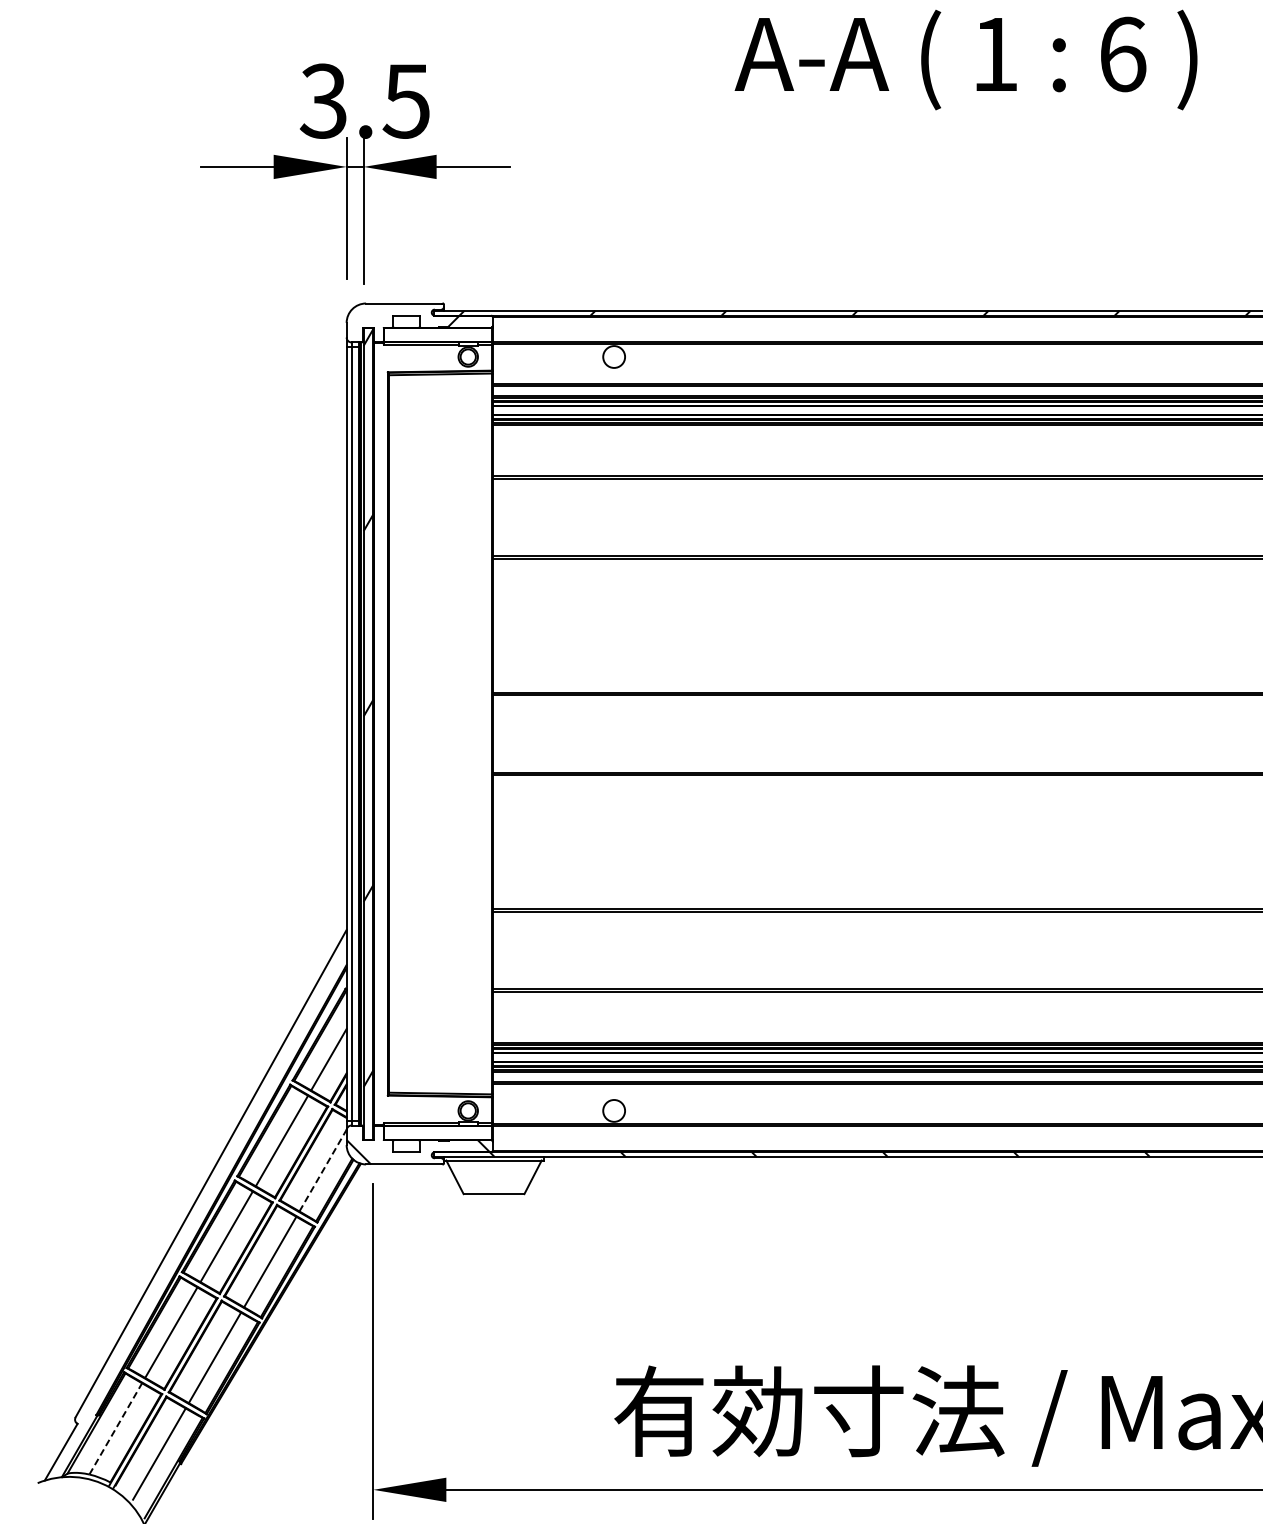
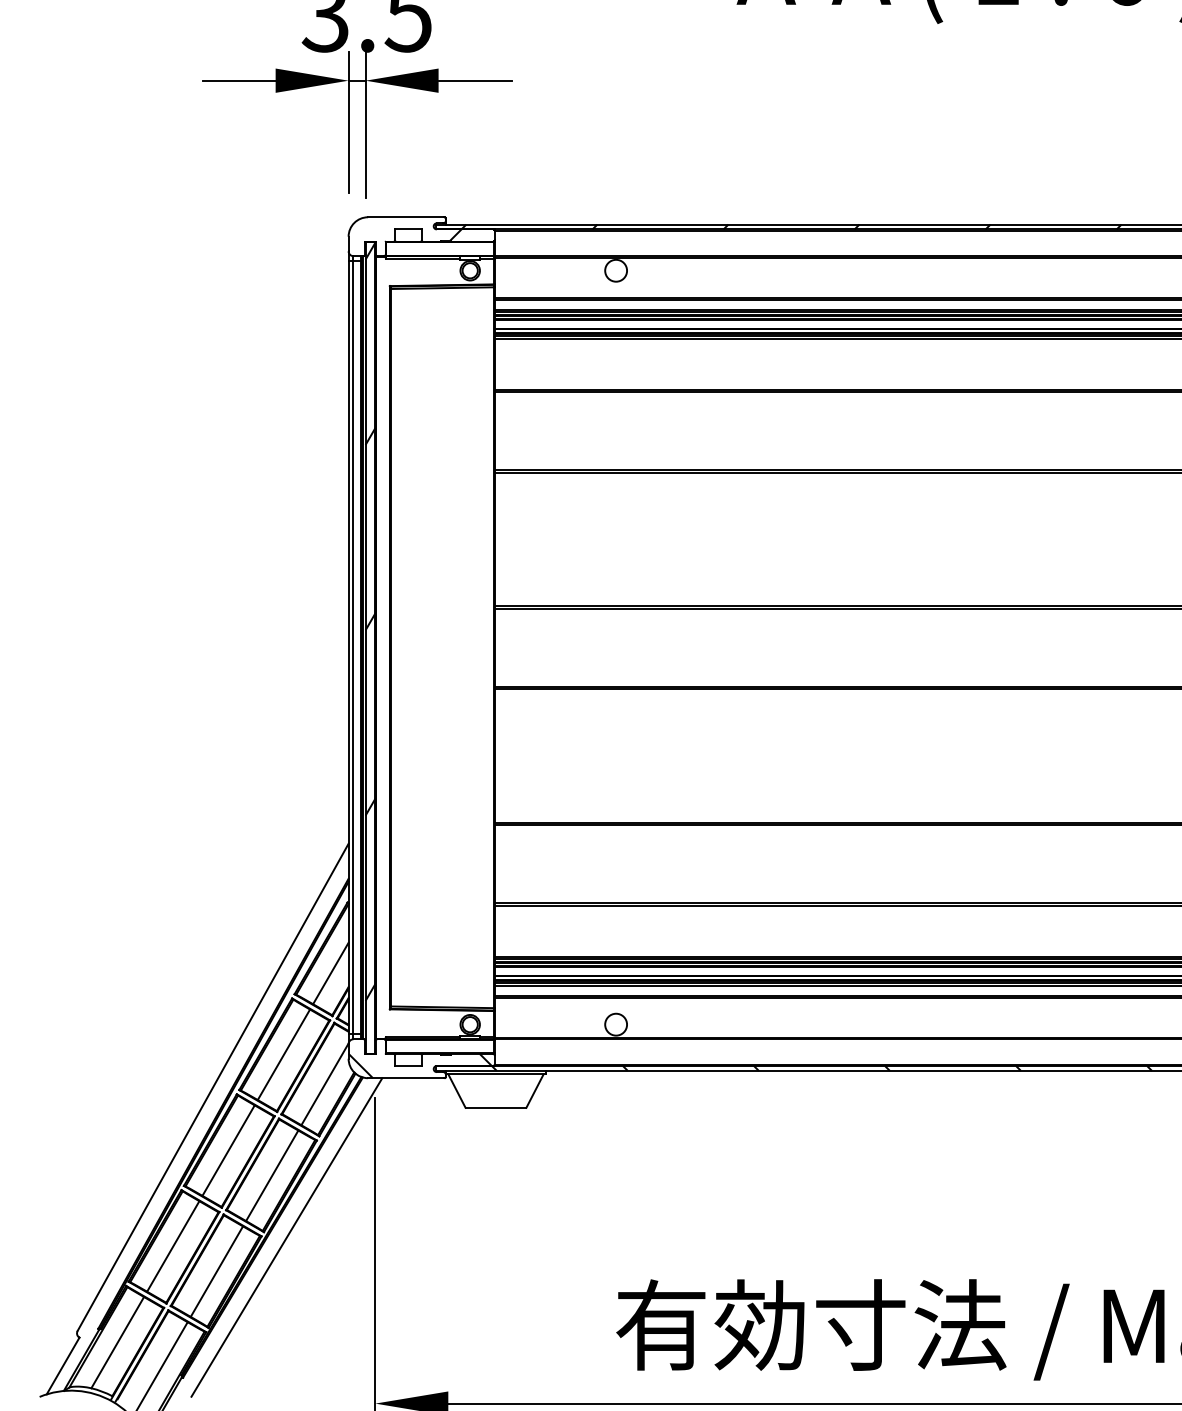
line: (323, 1170) -> (325, 1084), dashed -> solid
line: (284, 1323) -> (286, 1237), added
line: (115, 1428) -> (117, 1342), dashed -> solid

